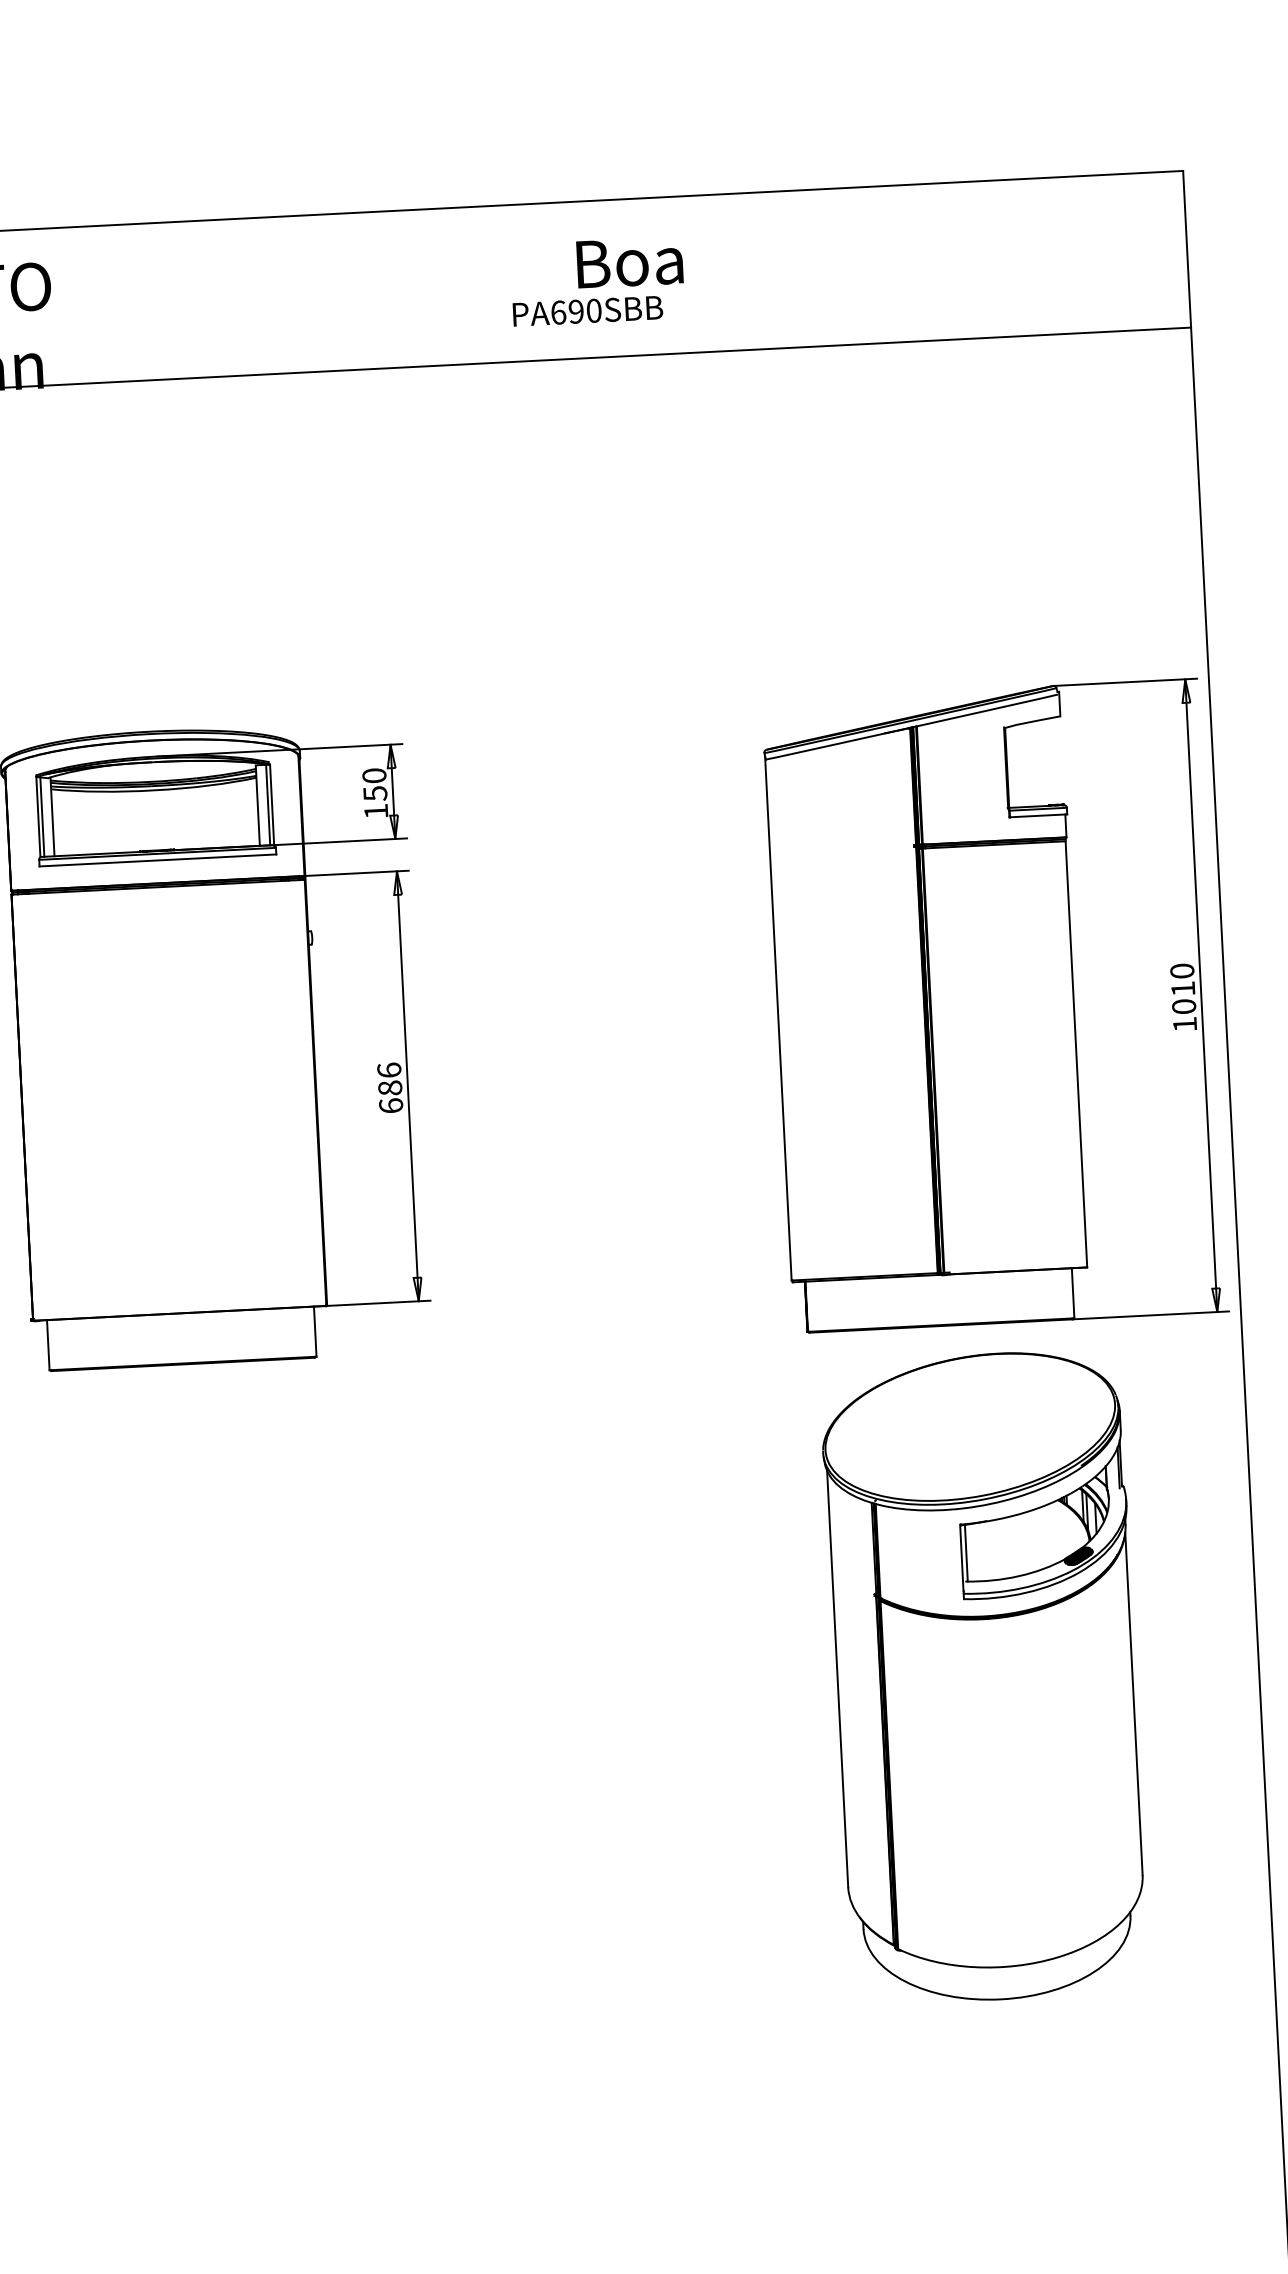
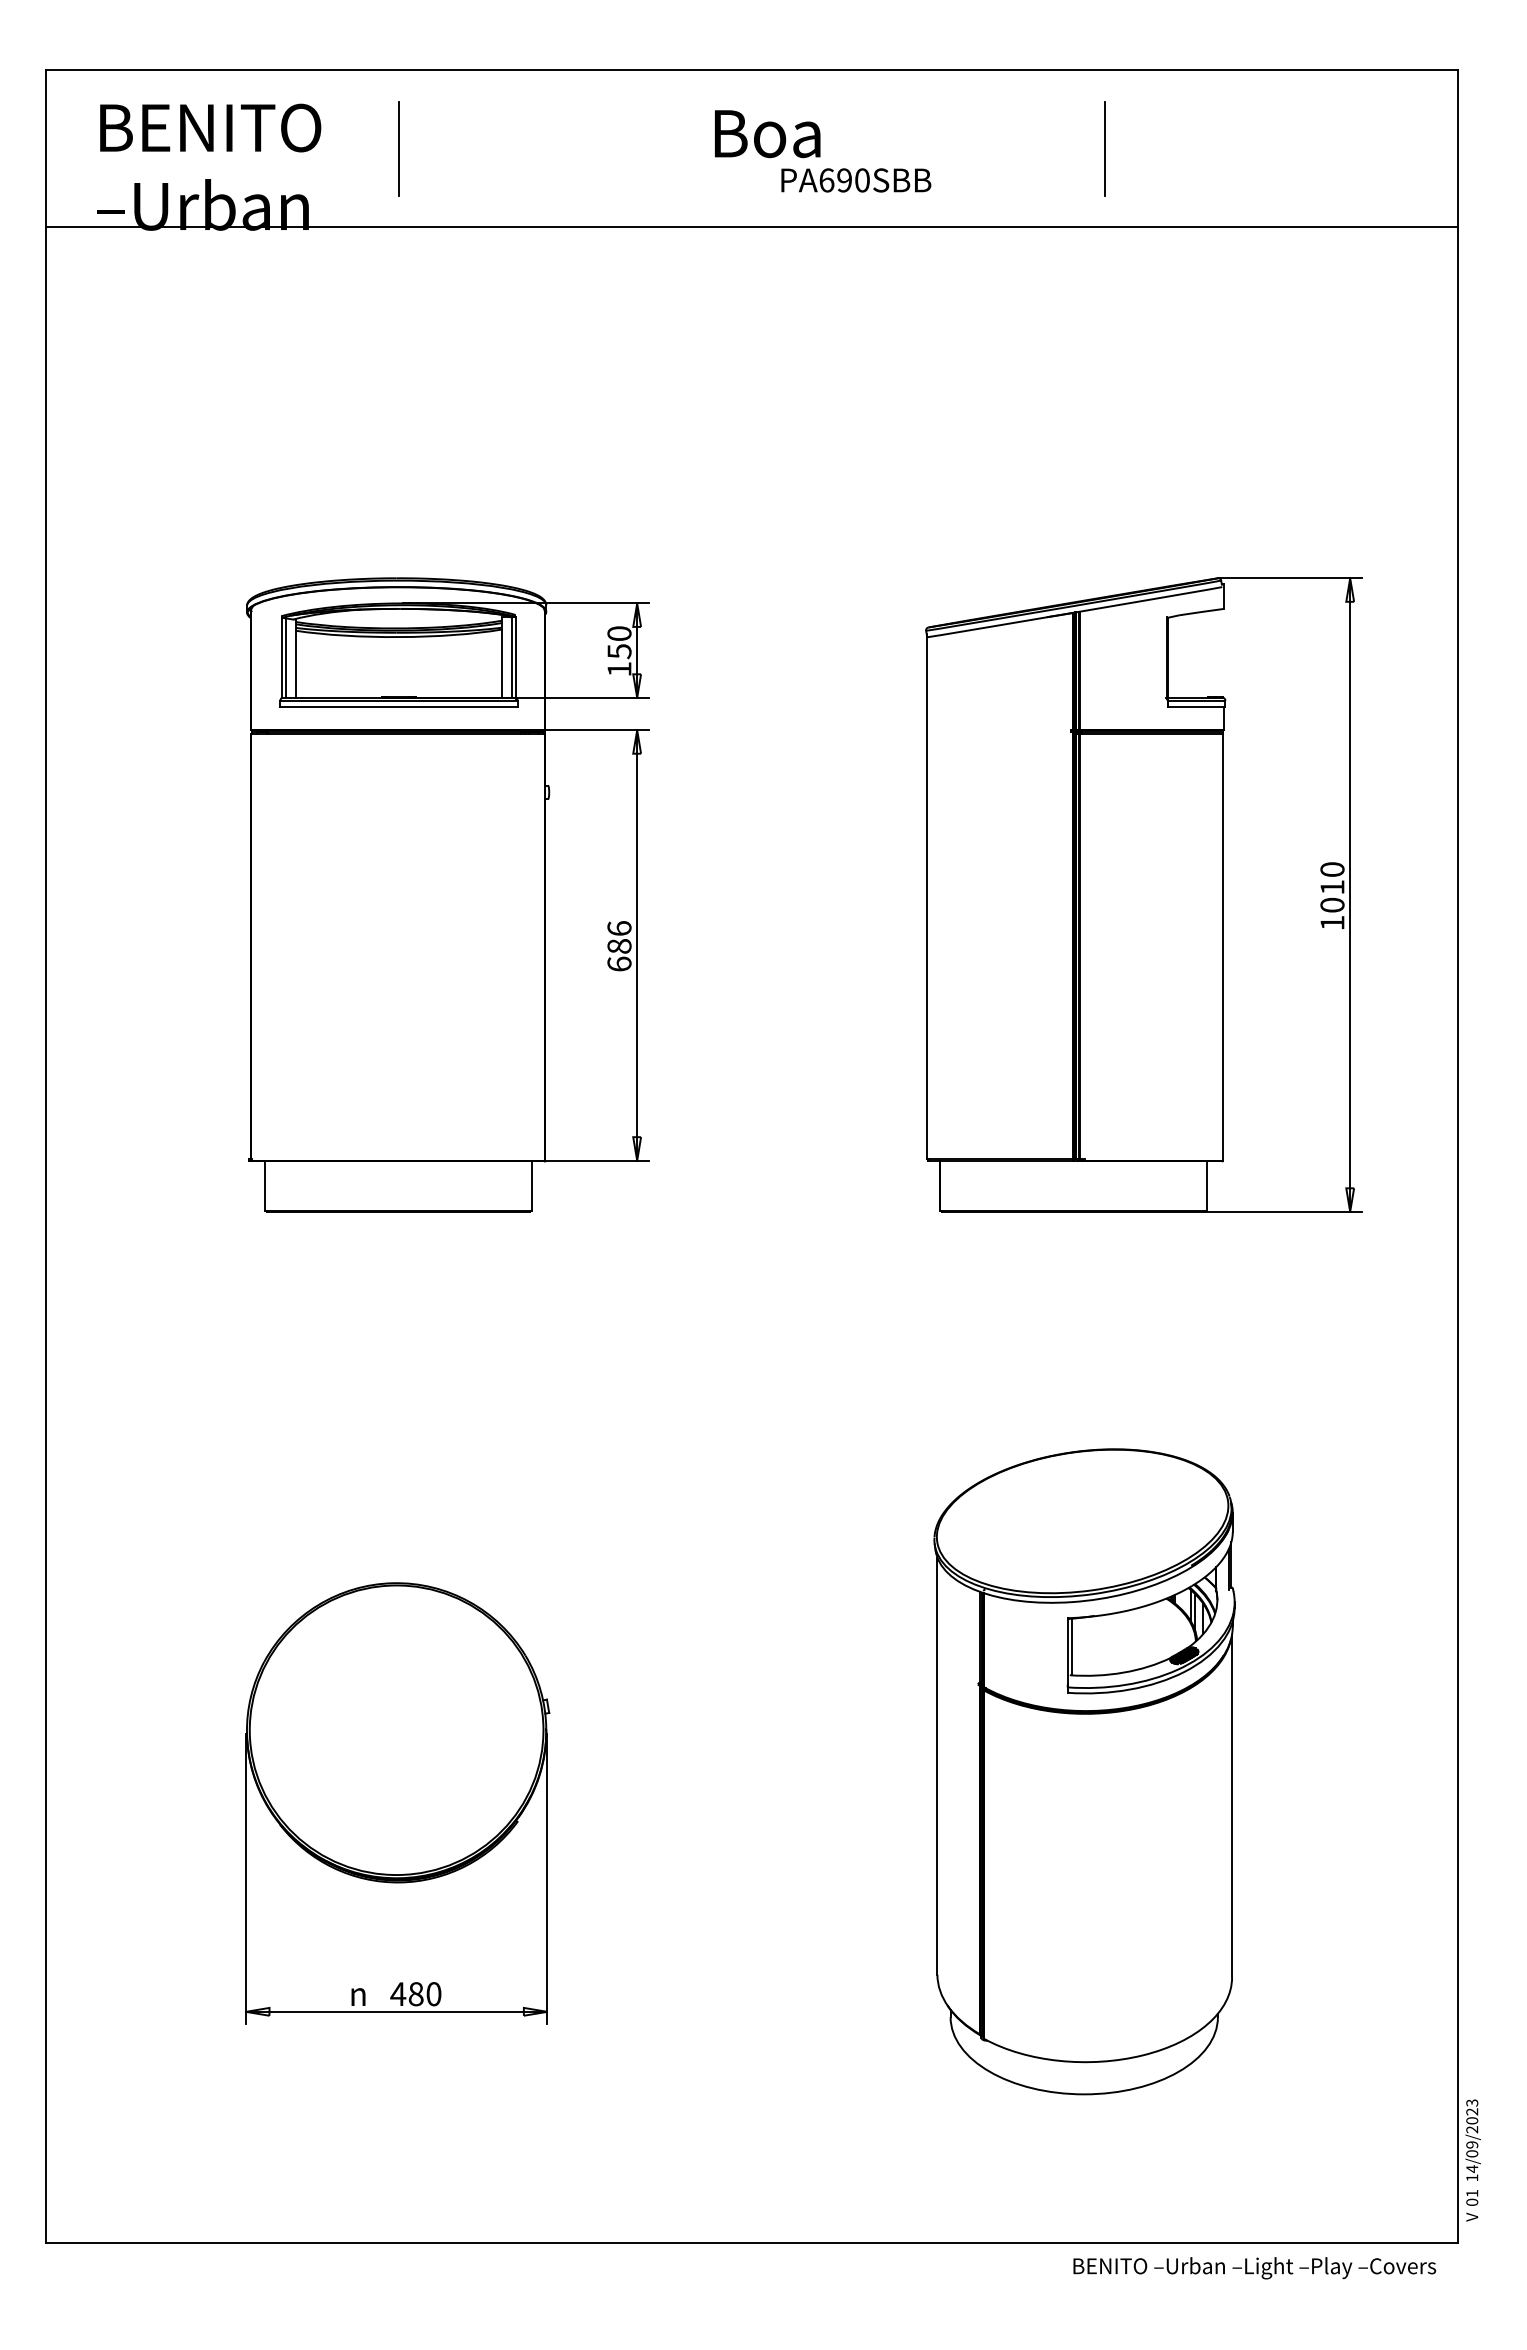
text: (629, 263) -> (767, 134), moved
line: (834, 266) -> (1104, 148), added
line: (129, 302) -> (398, 148), added
part: (994, 1005) -> (1143, 894), moved
part: (984, 1676) -> (1084, 1771), moved
part: (211, 1955) -> (397, 1803), added

